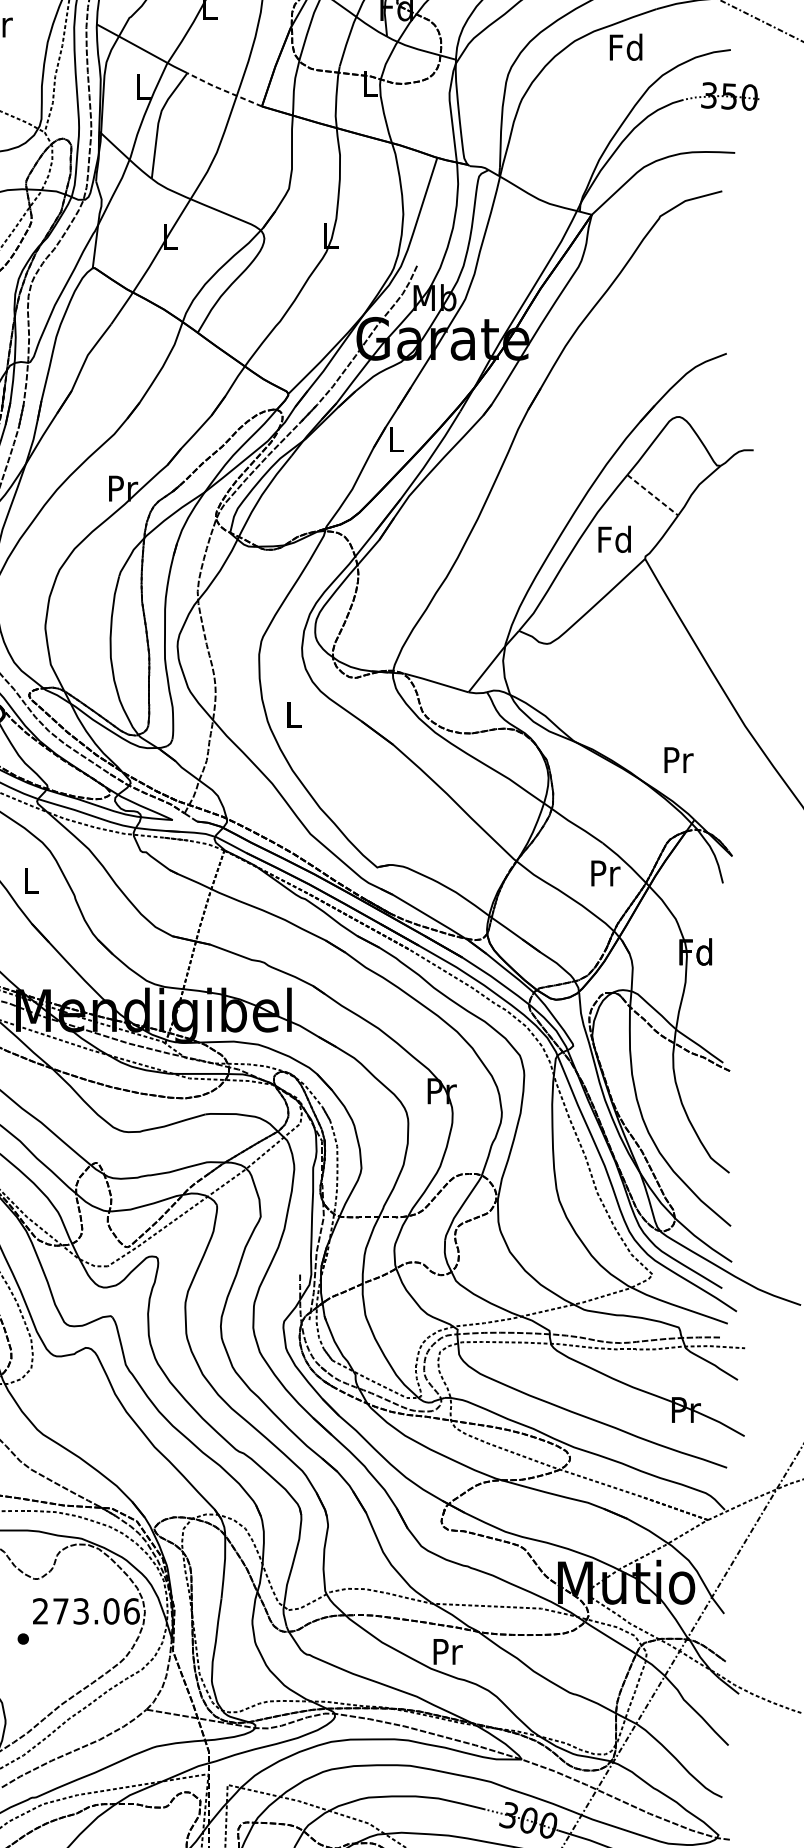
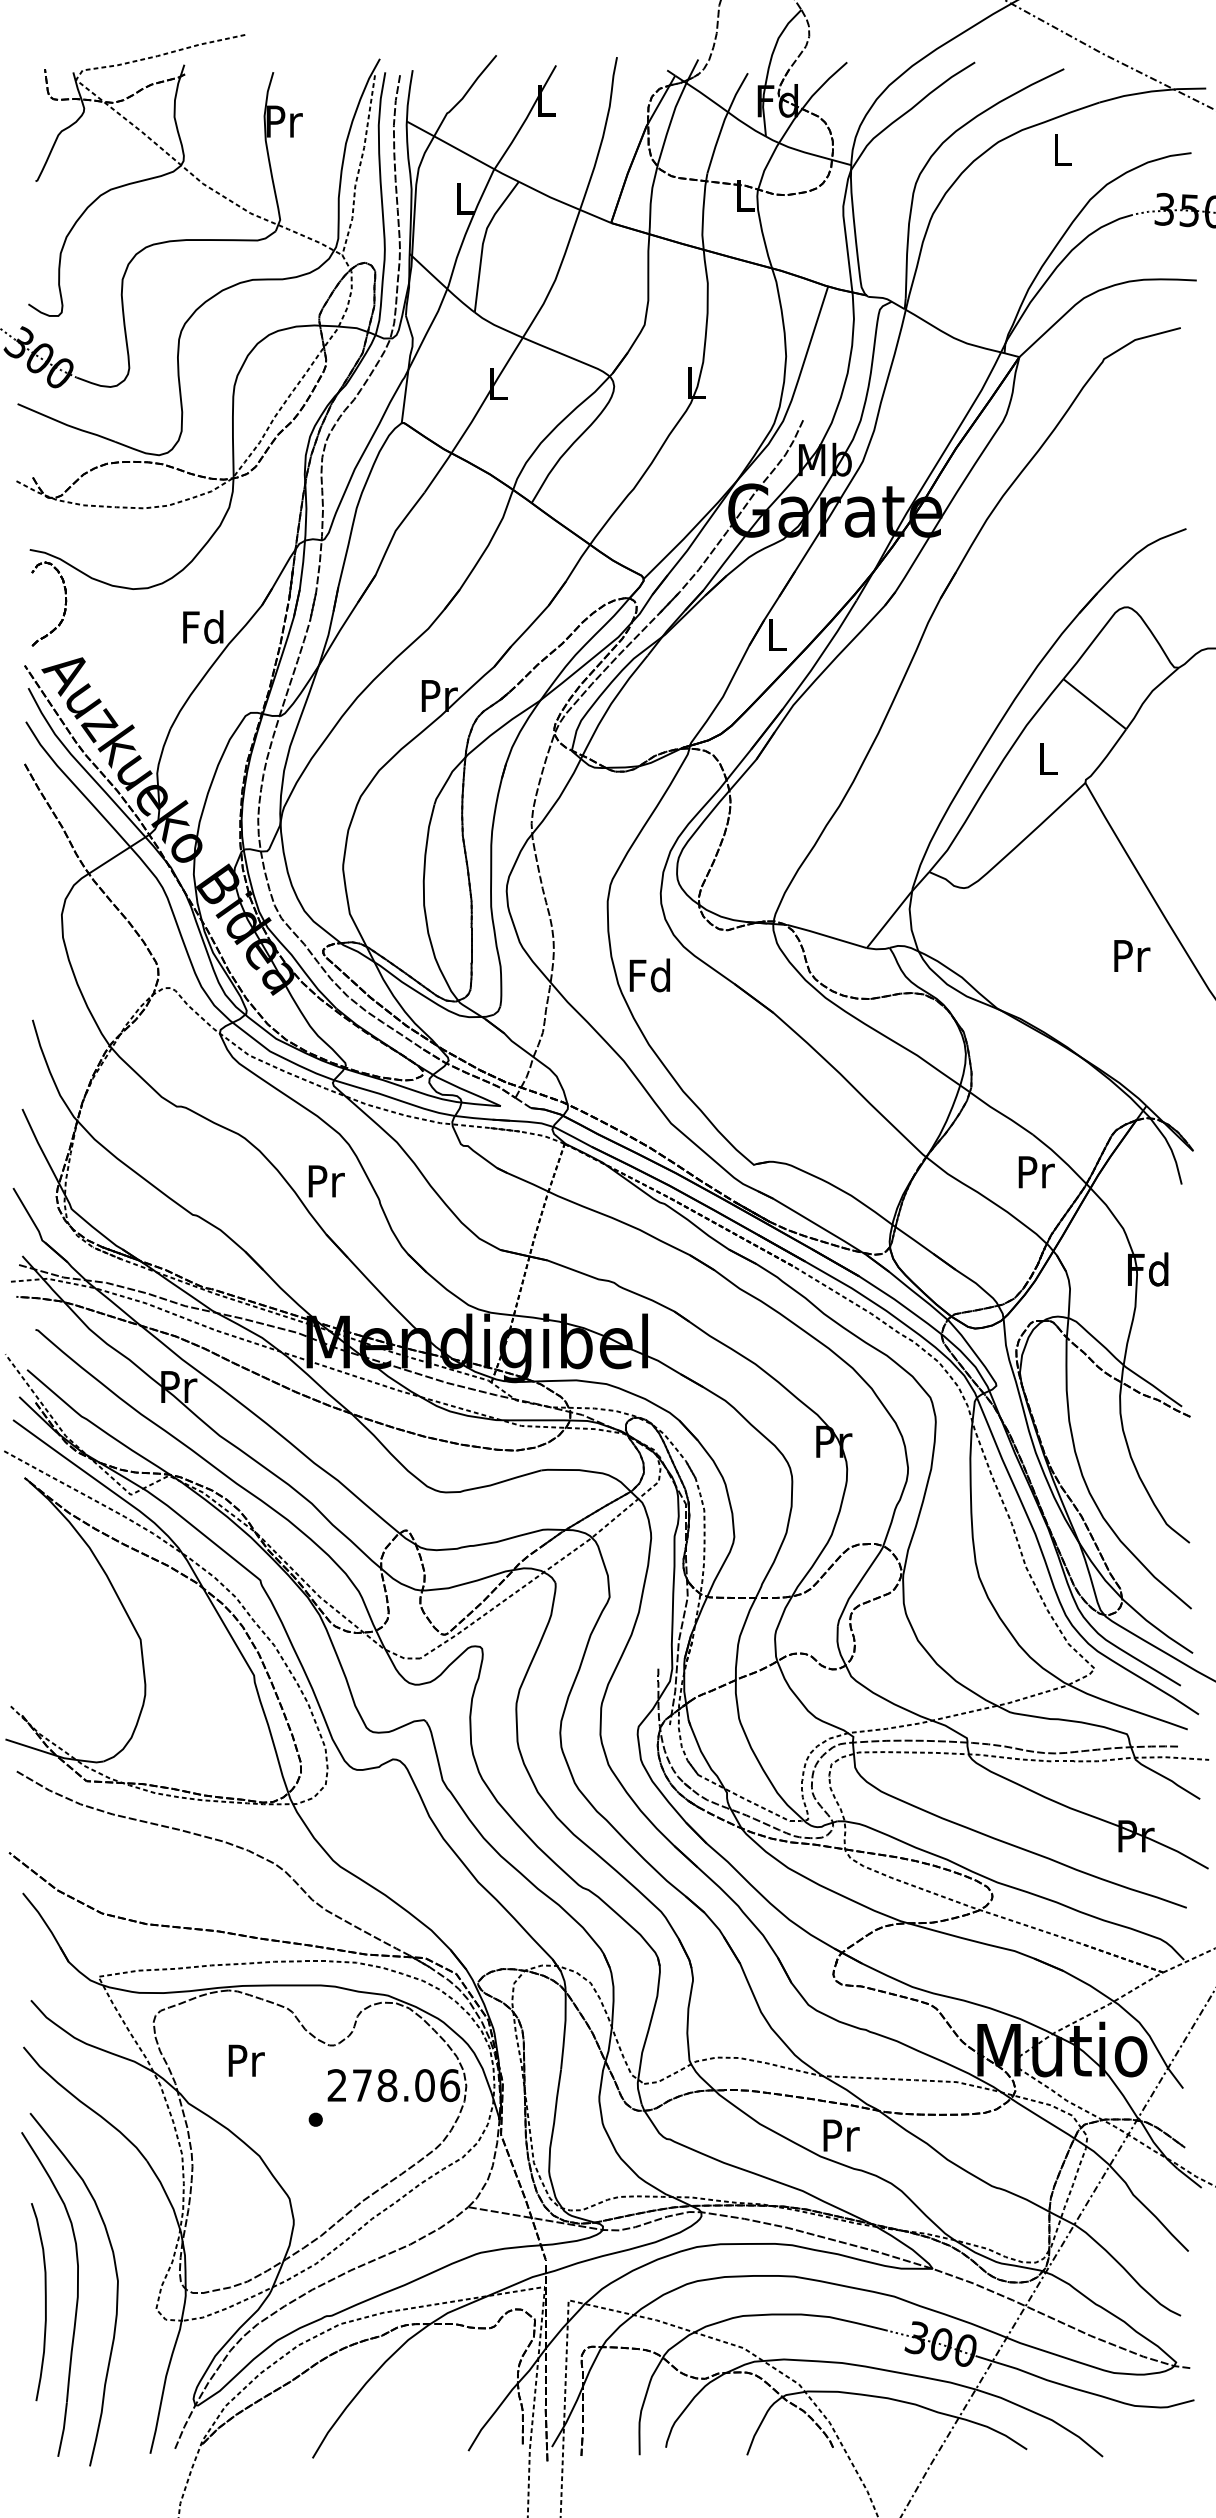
text: (625, 47) -> (1061, 149), Fd -> L
line: (223, 89) -> (563, 202), dashed -> solid
line: (652, 495) -> (1094, 704), dashed -> solid
text: (614, 539) -> (1047, 758), Fd -> L
text: (292, 714) -> (649, 975), L -> Fd
text: (679, 759) -> (1132, 955), moved
text: (31, 880) -> (326, 1181), L -> Pr
text: (81, 1611) -> (387, 2085), 273.06 -> 278.06

